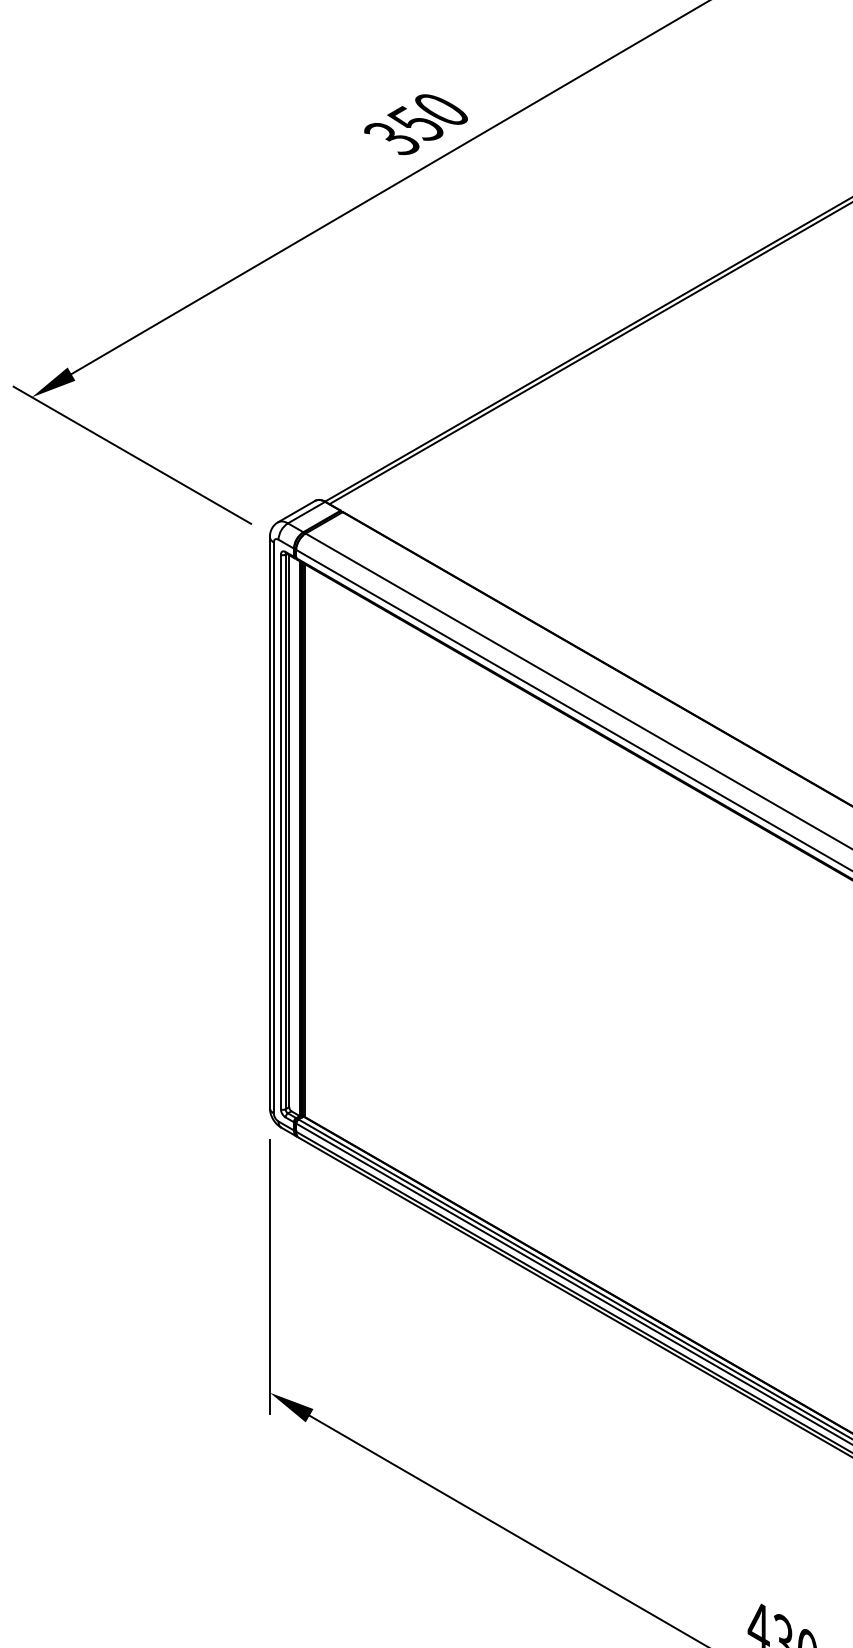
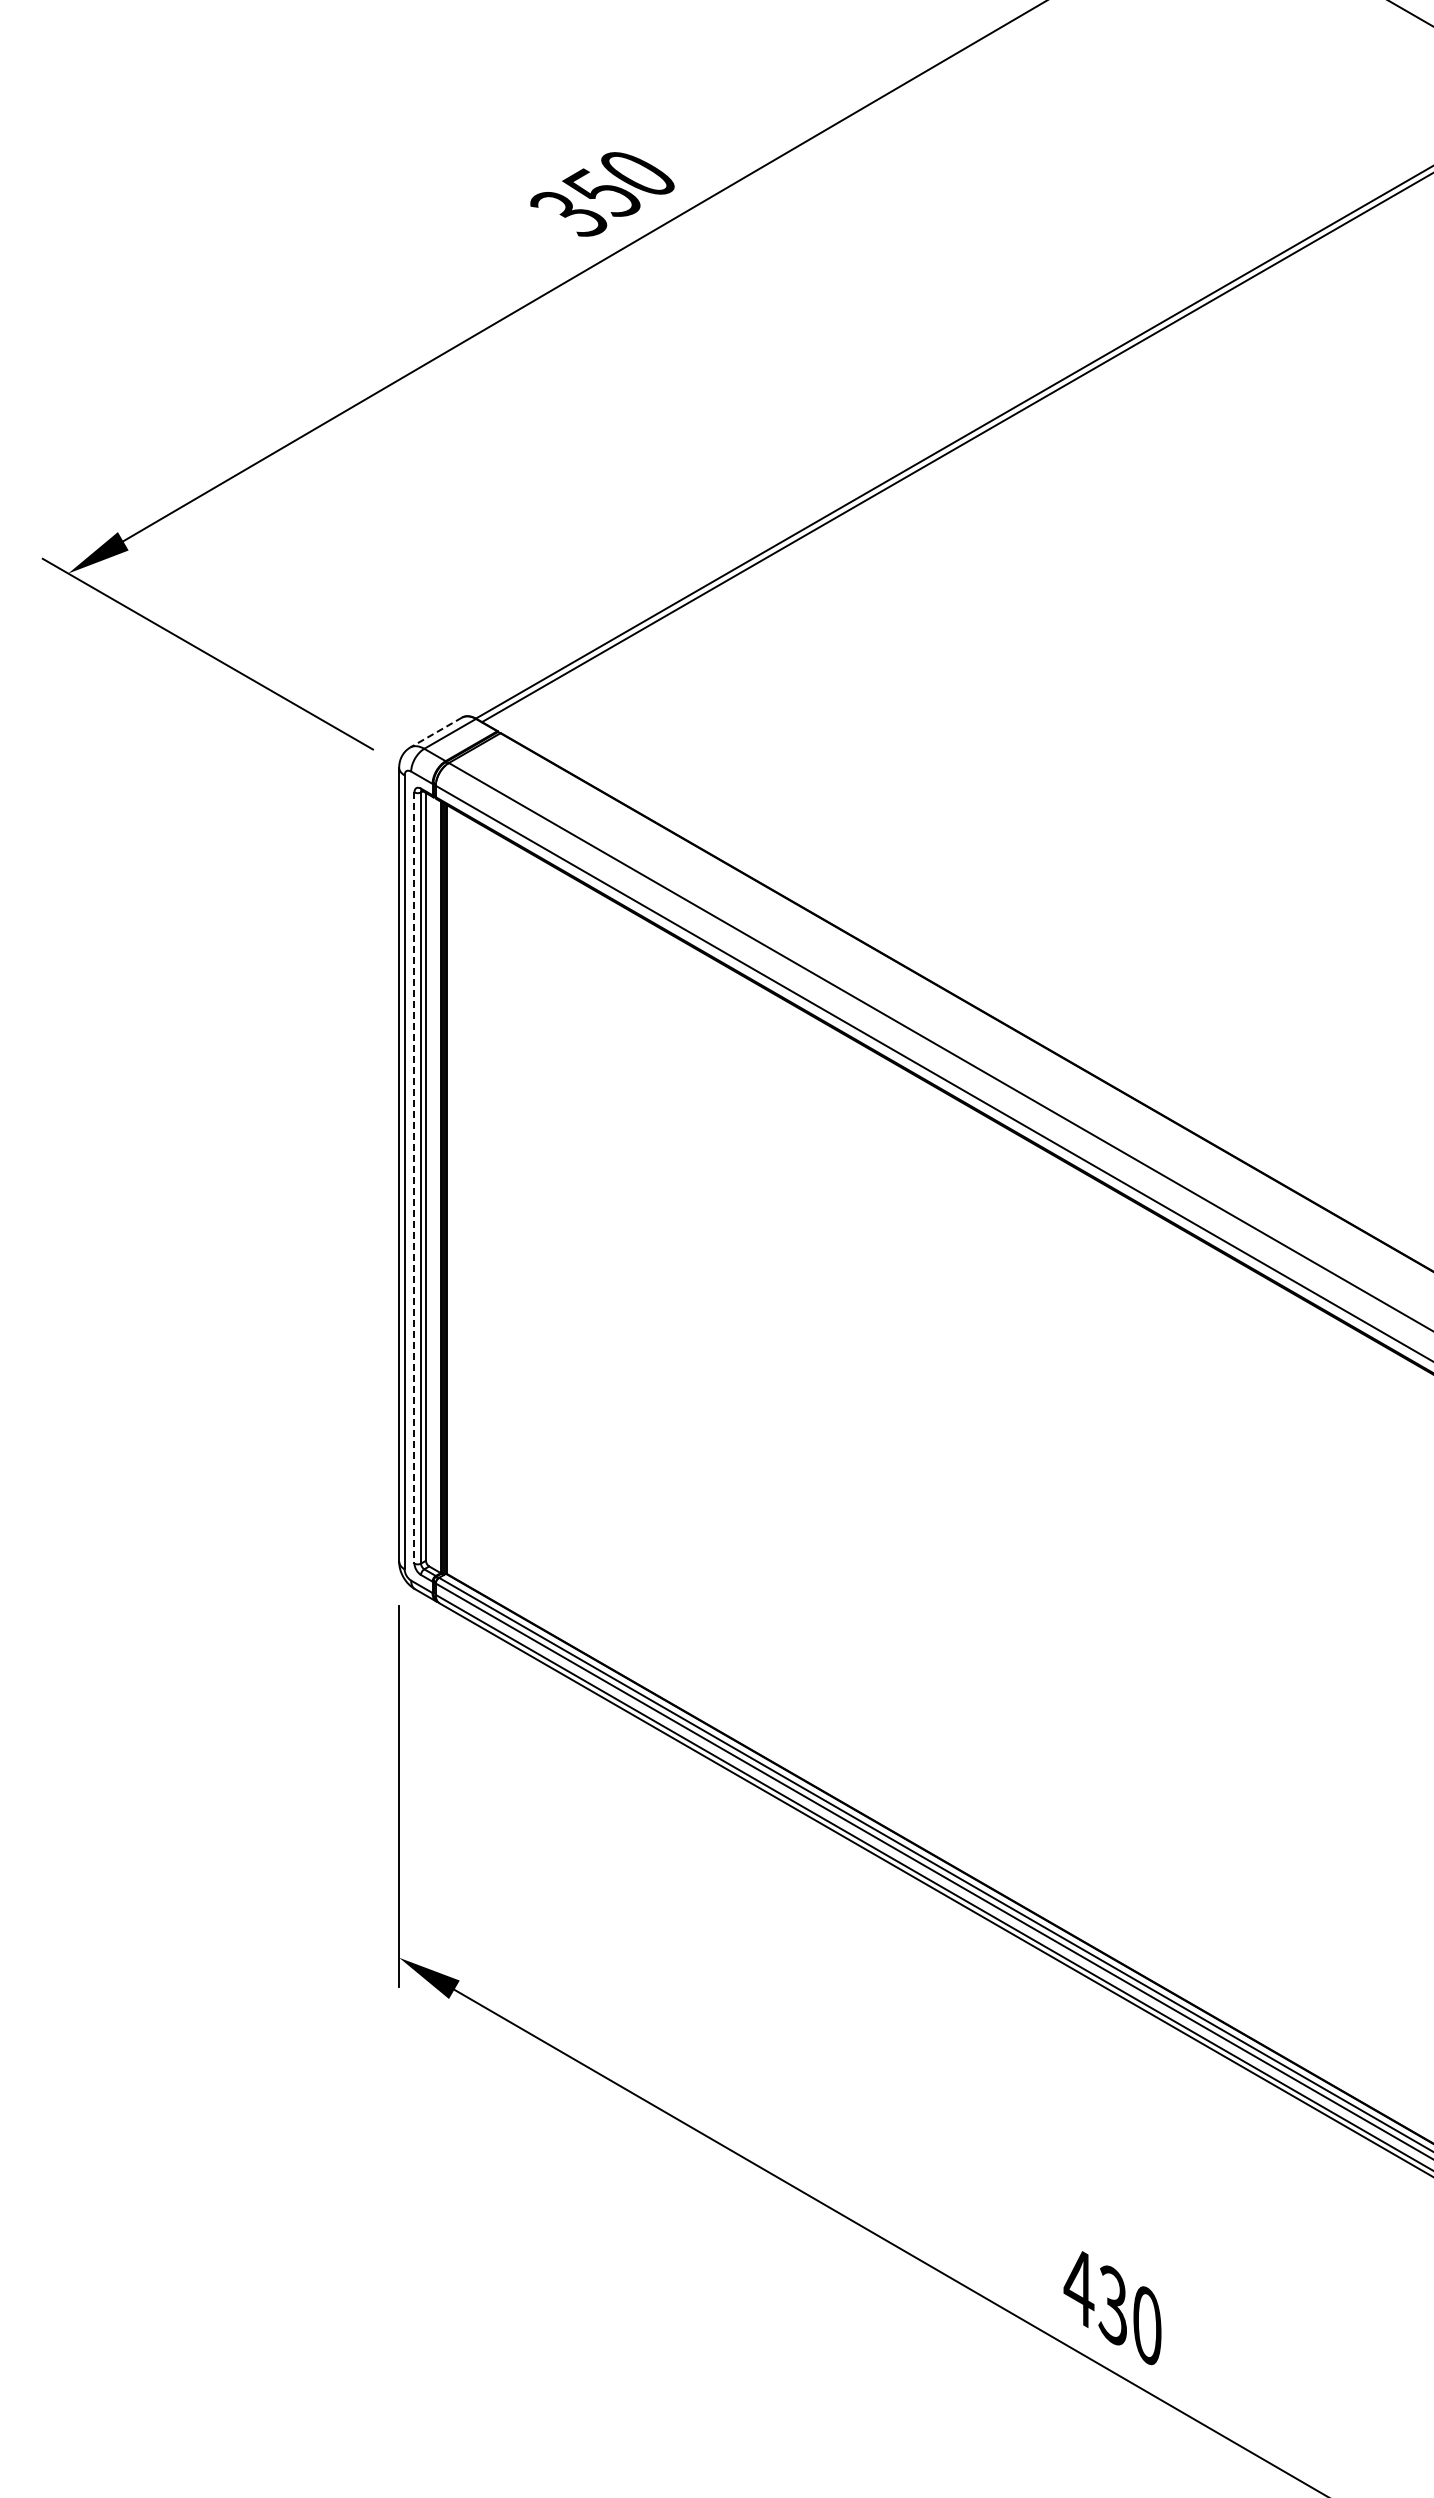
line: (296, 511) -> (436, 732), solid -> dashed
line: (280, 832) -> (414, 1178), solid -> dashed

